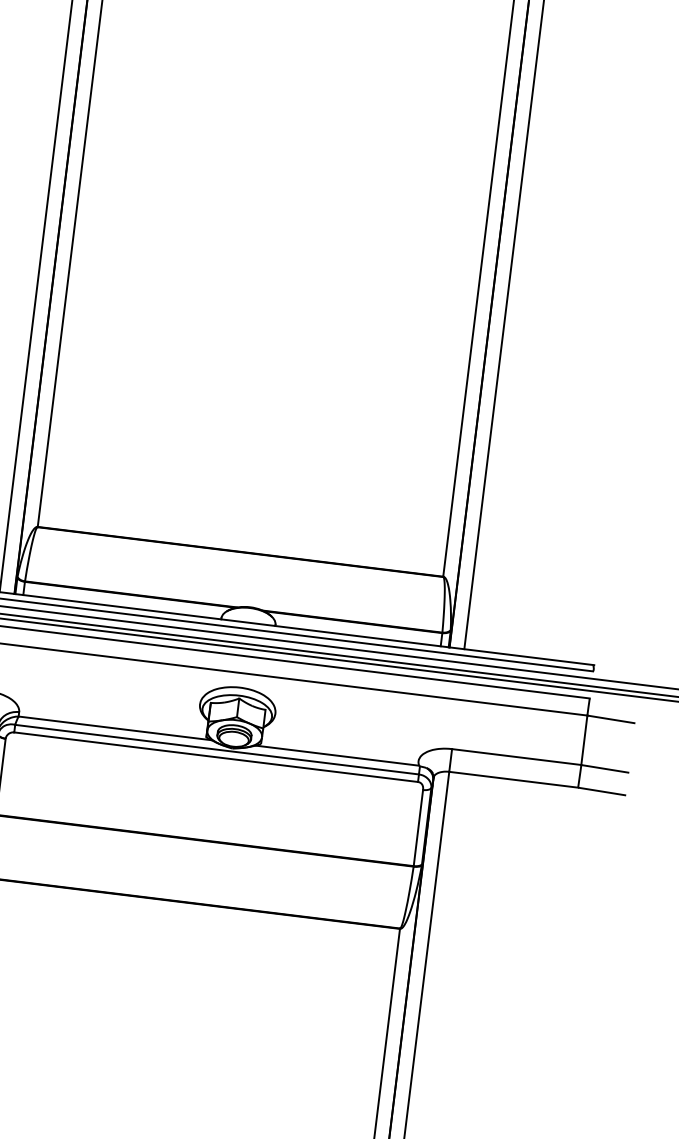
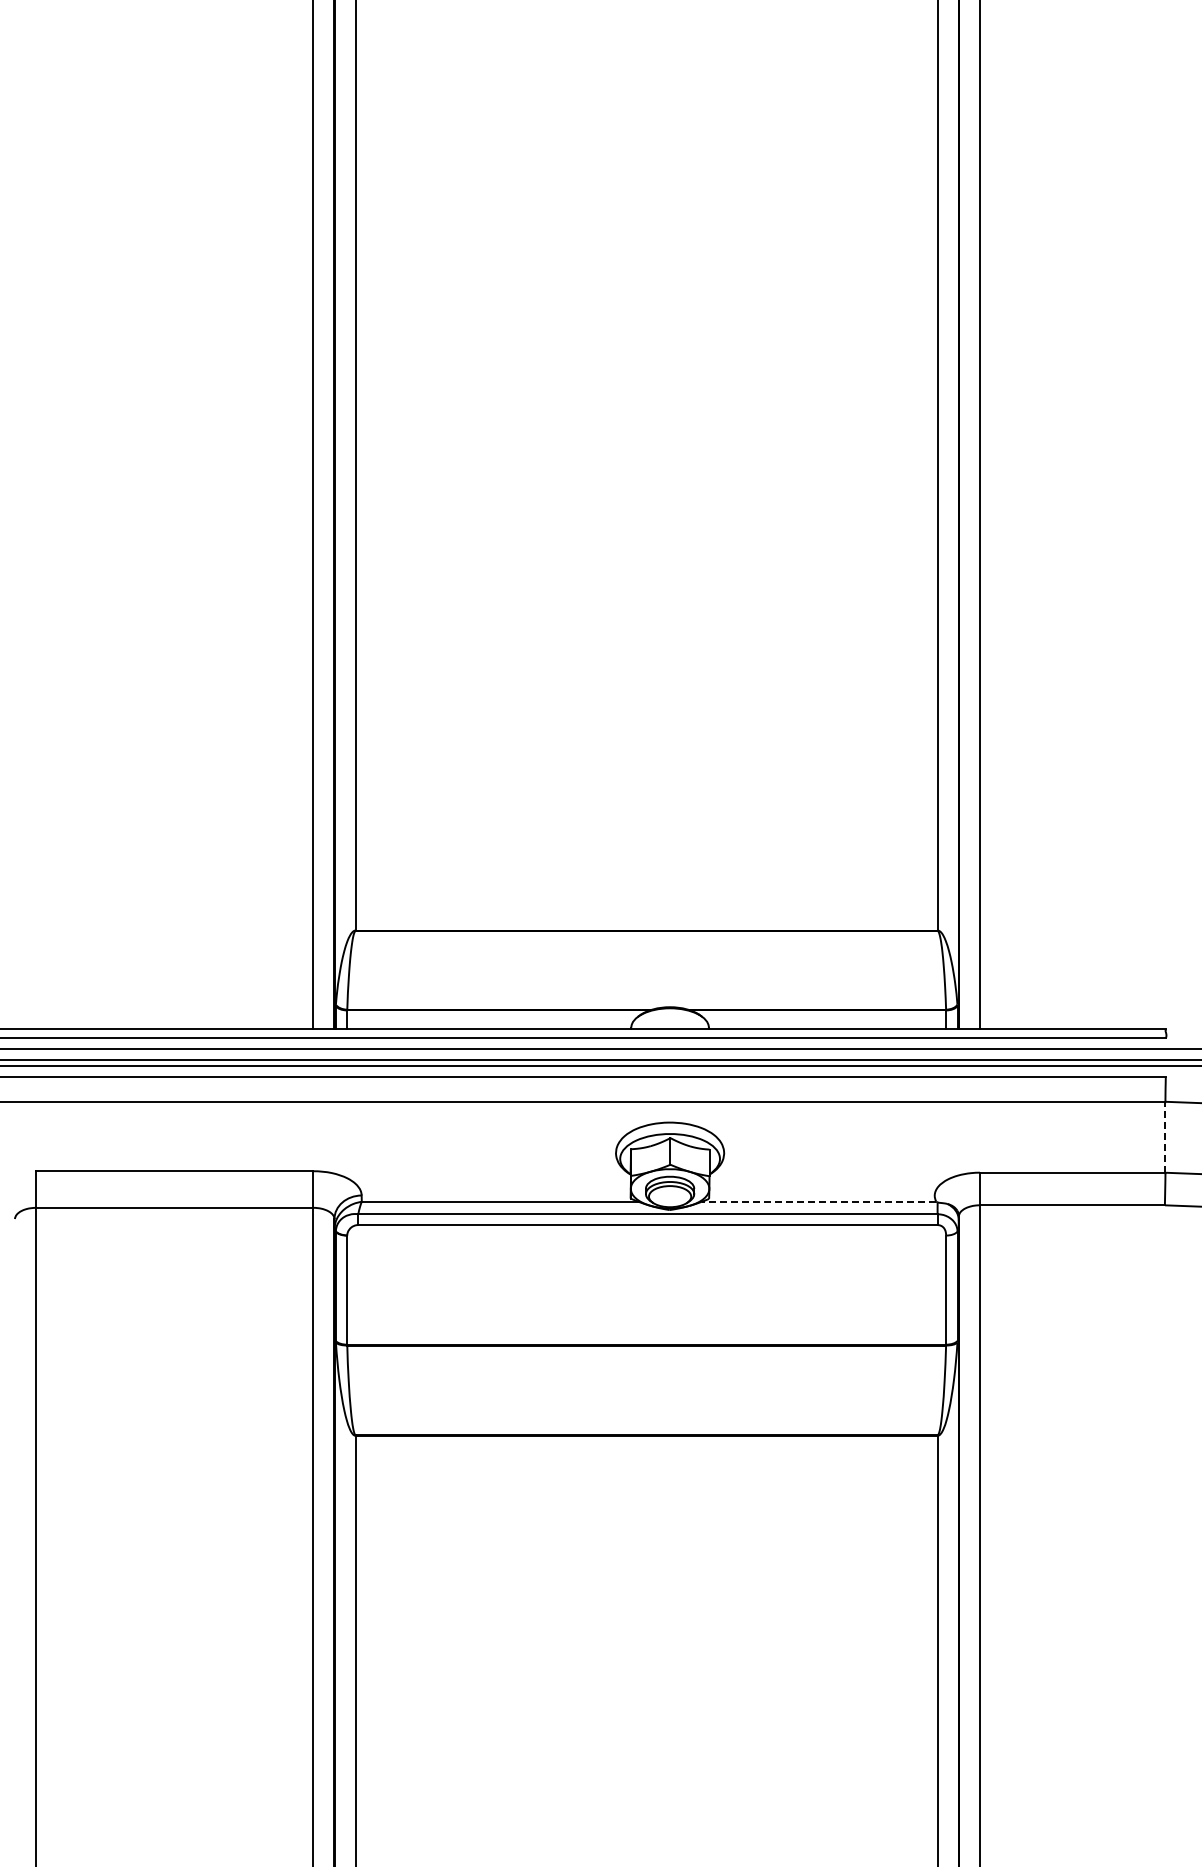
line: (584, 739) -> (1165, 1136), solid -> dashed
line: (337, 755) -> (818, 1201), solid -> dashed

